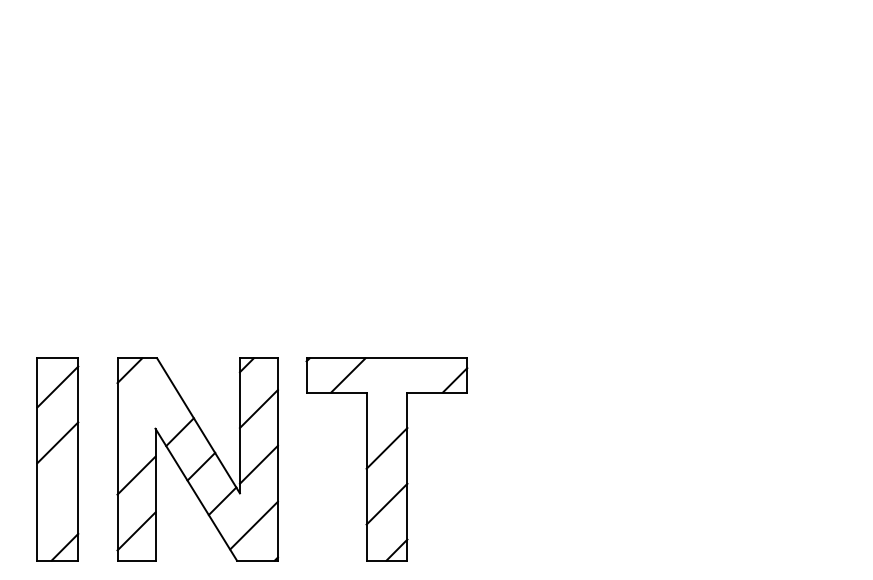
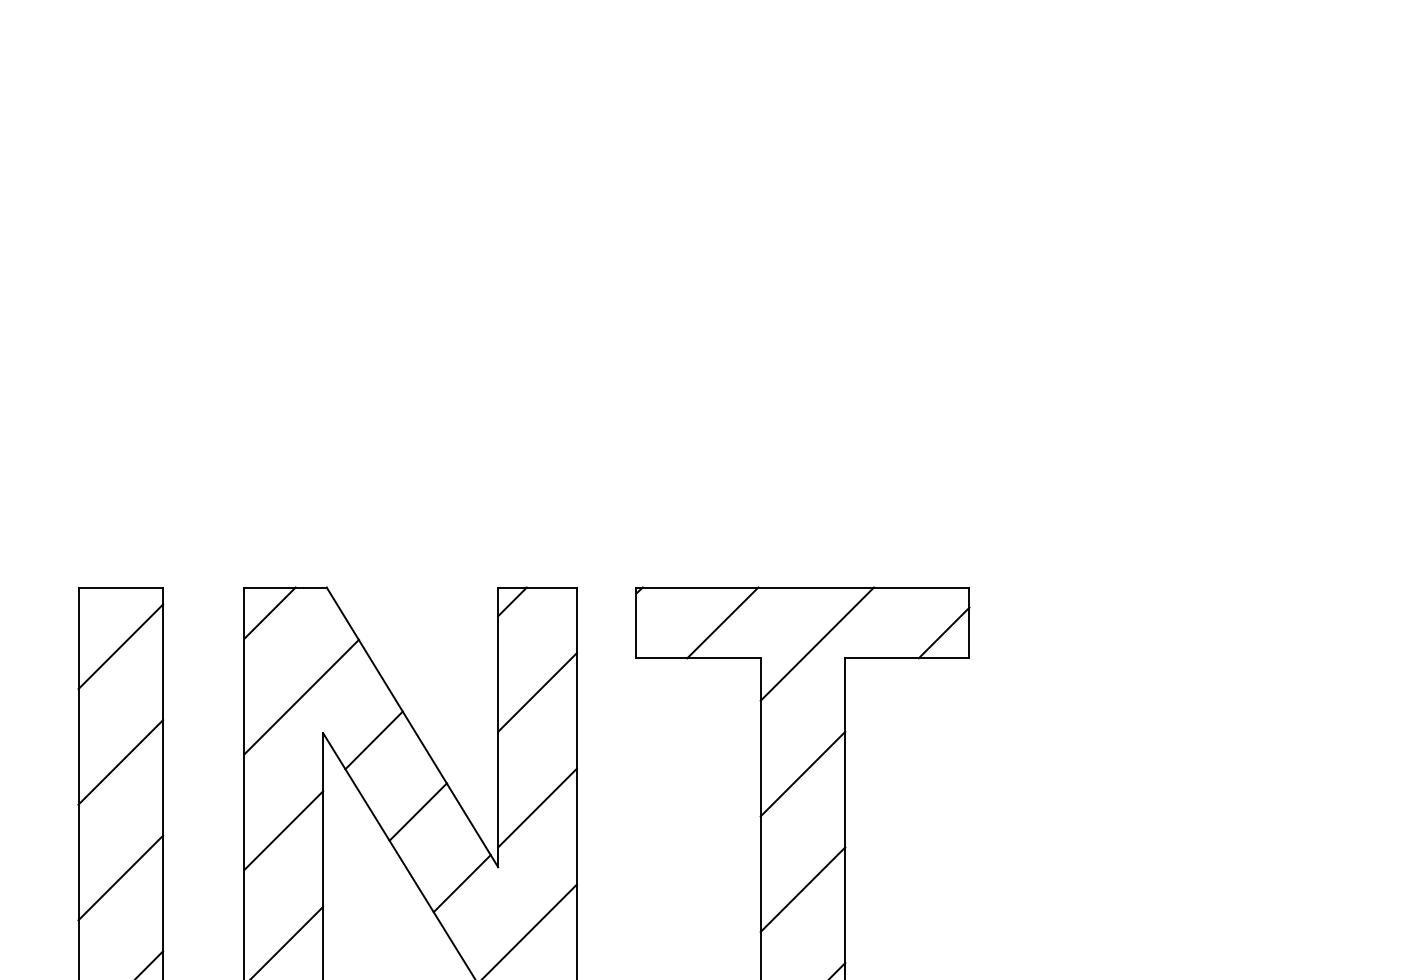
line: (393, 385) -> (816, 643), added
line: (144, 410) -> (300, 695), added
line: (57, 498) -> (120, 877), added

